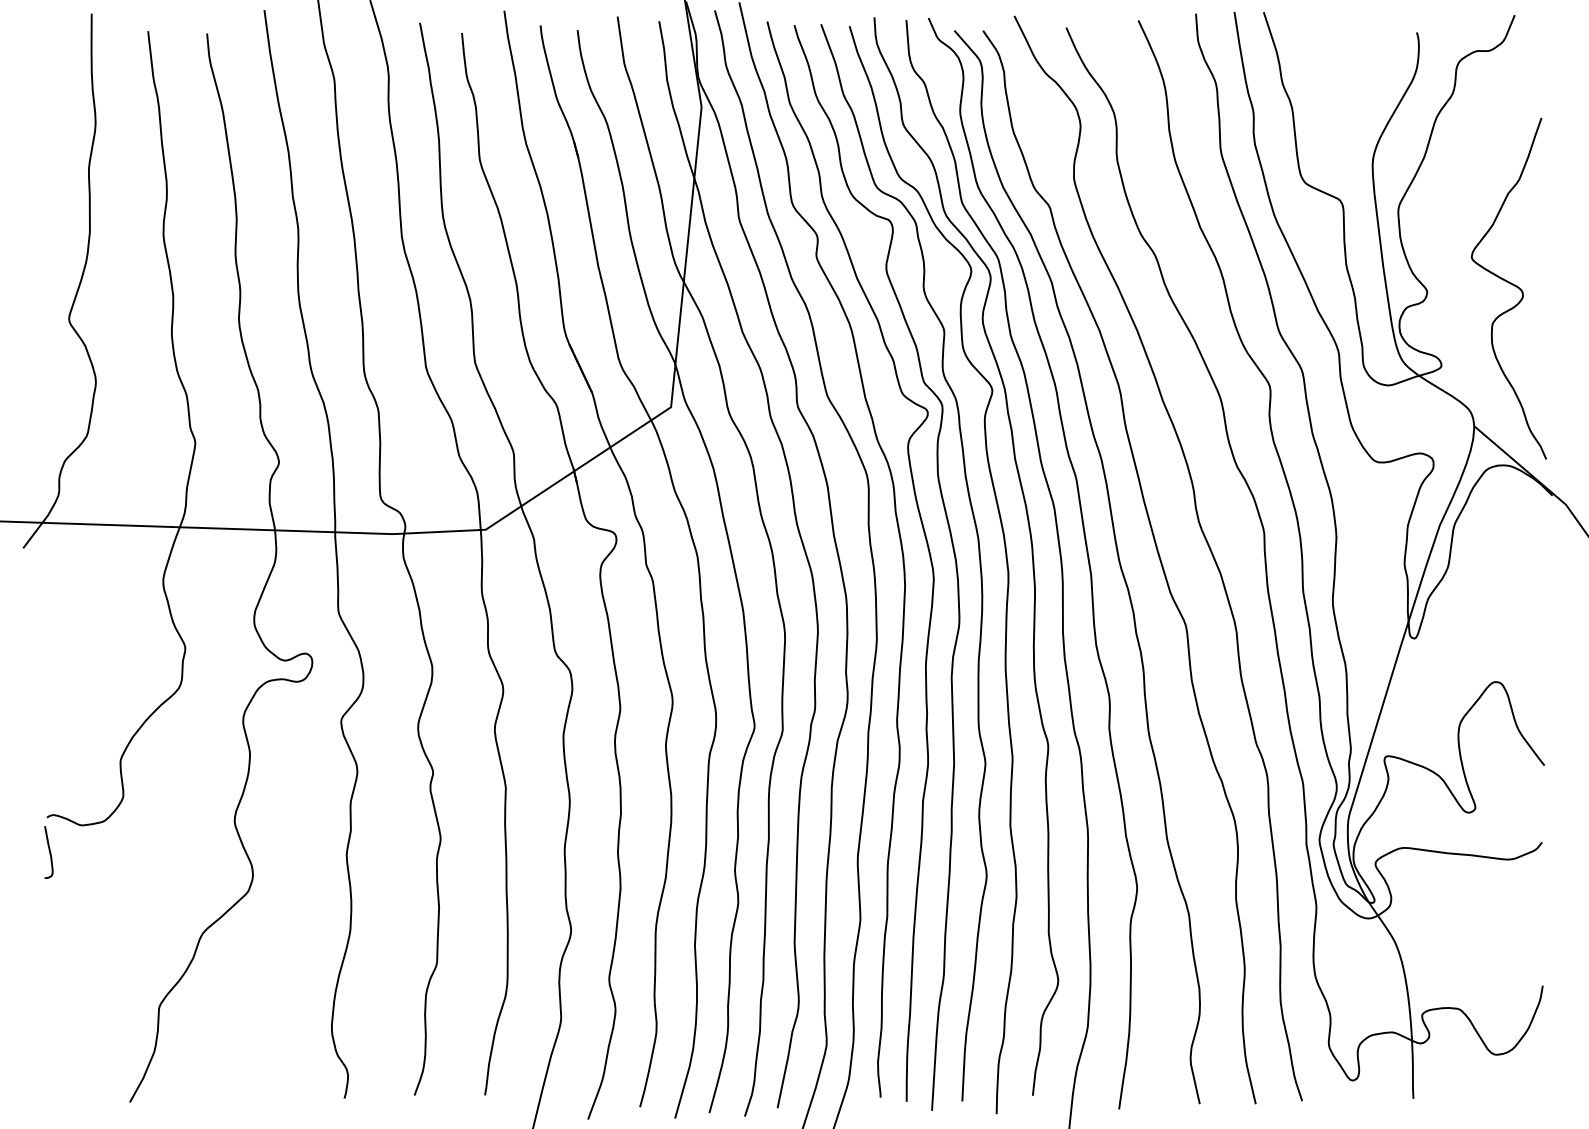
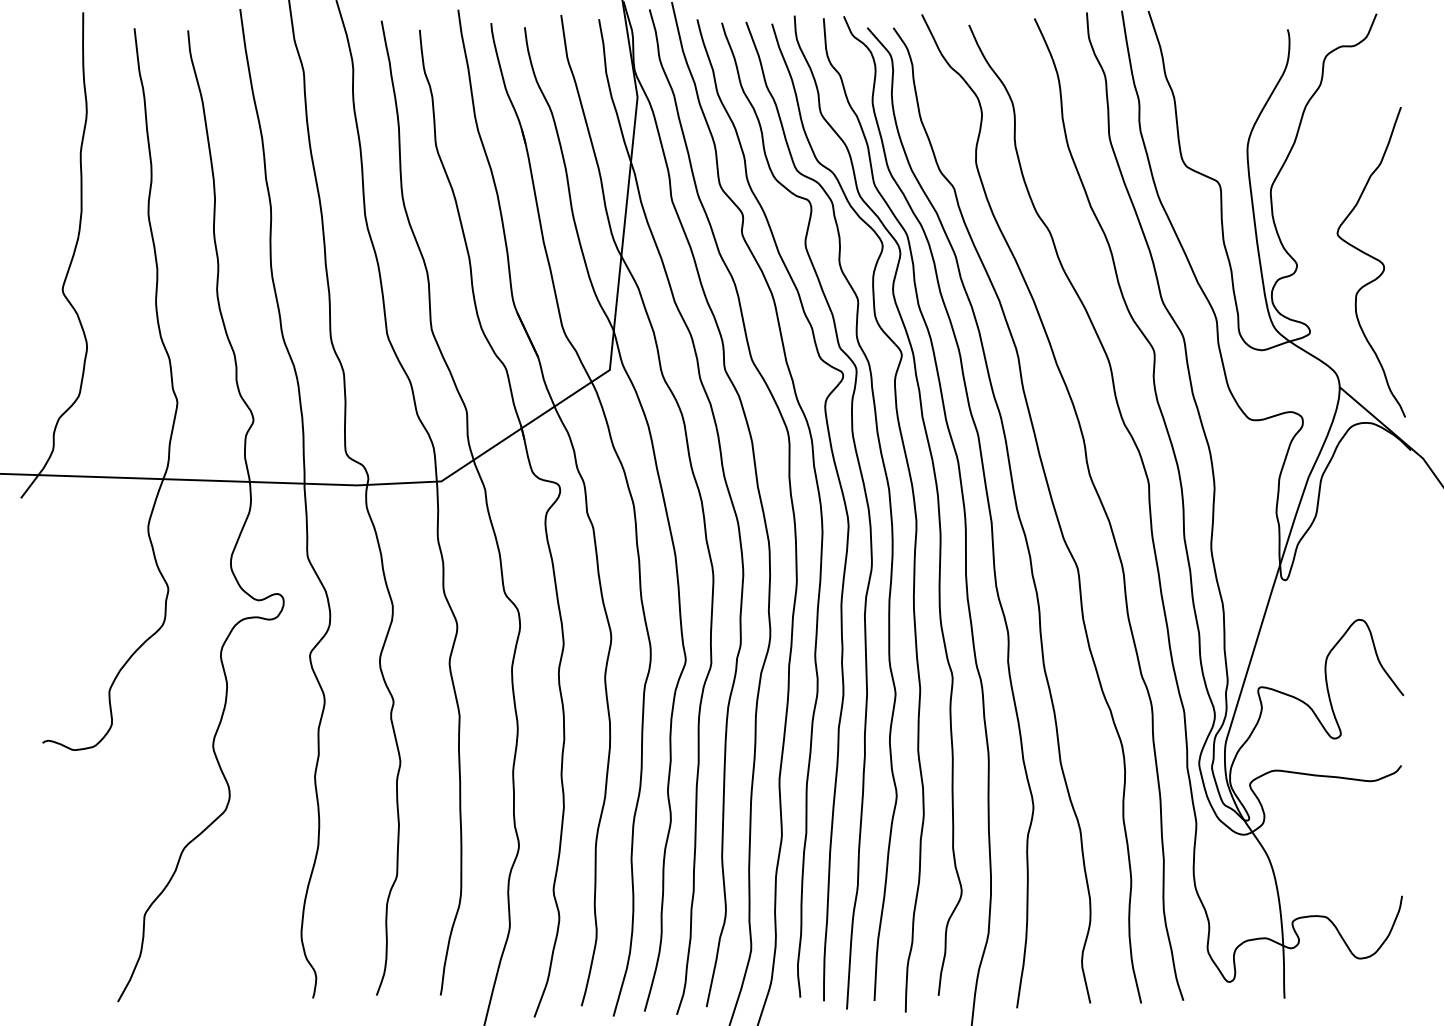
curve: (49, 852) -> (44, 774), removed

